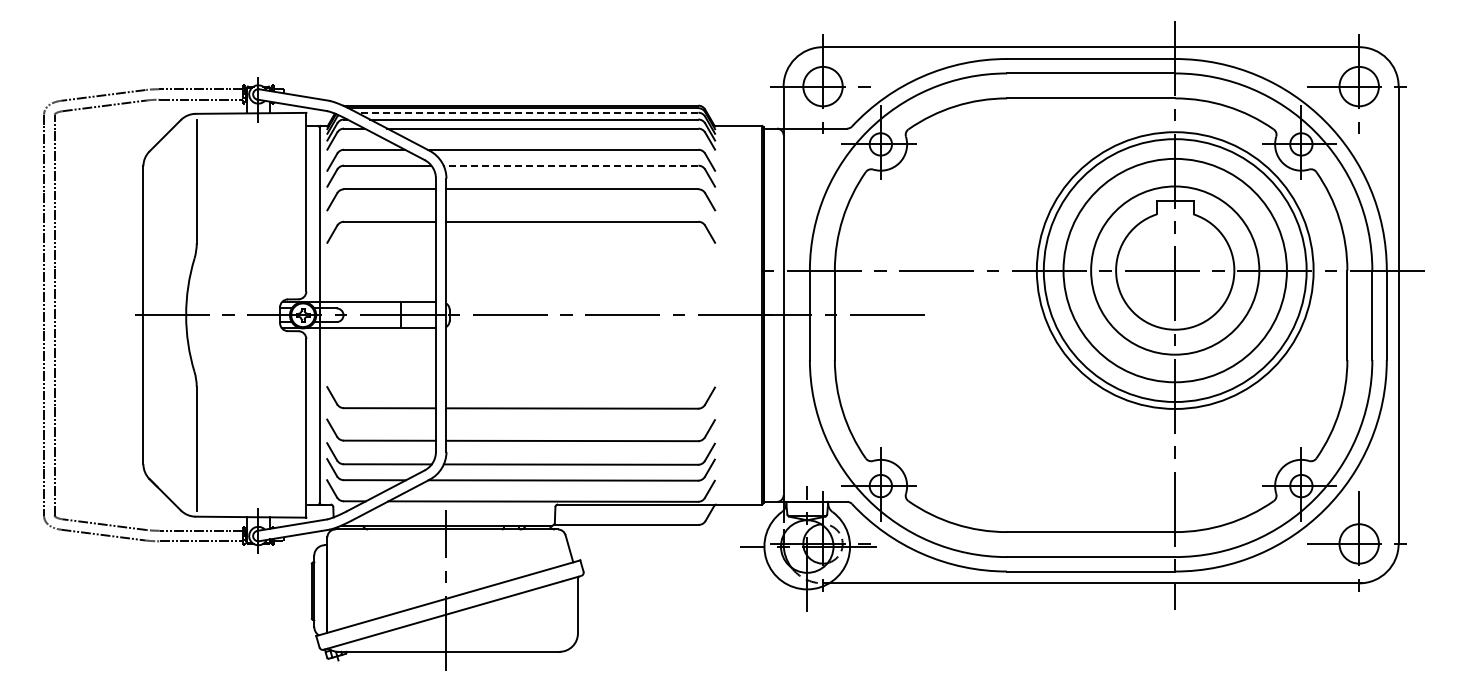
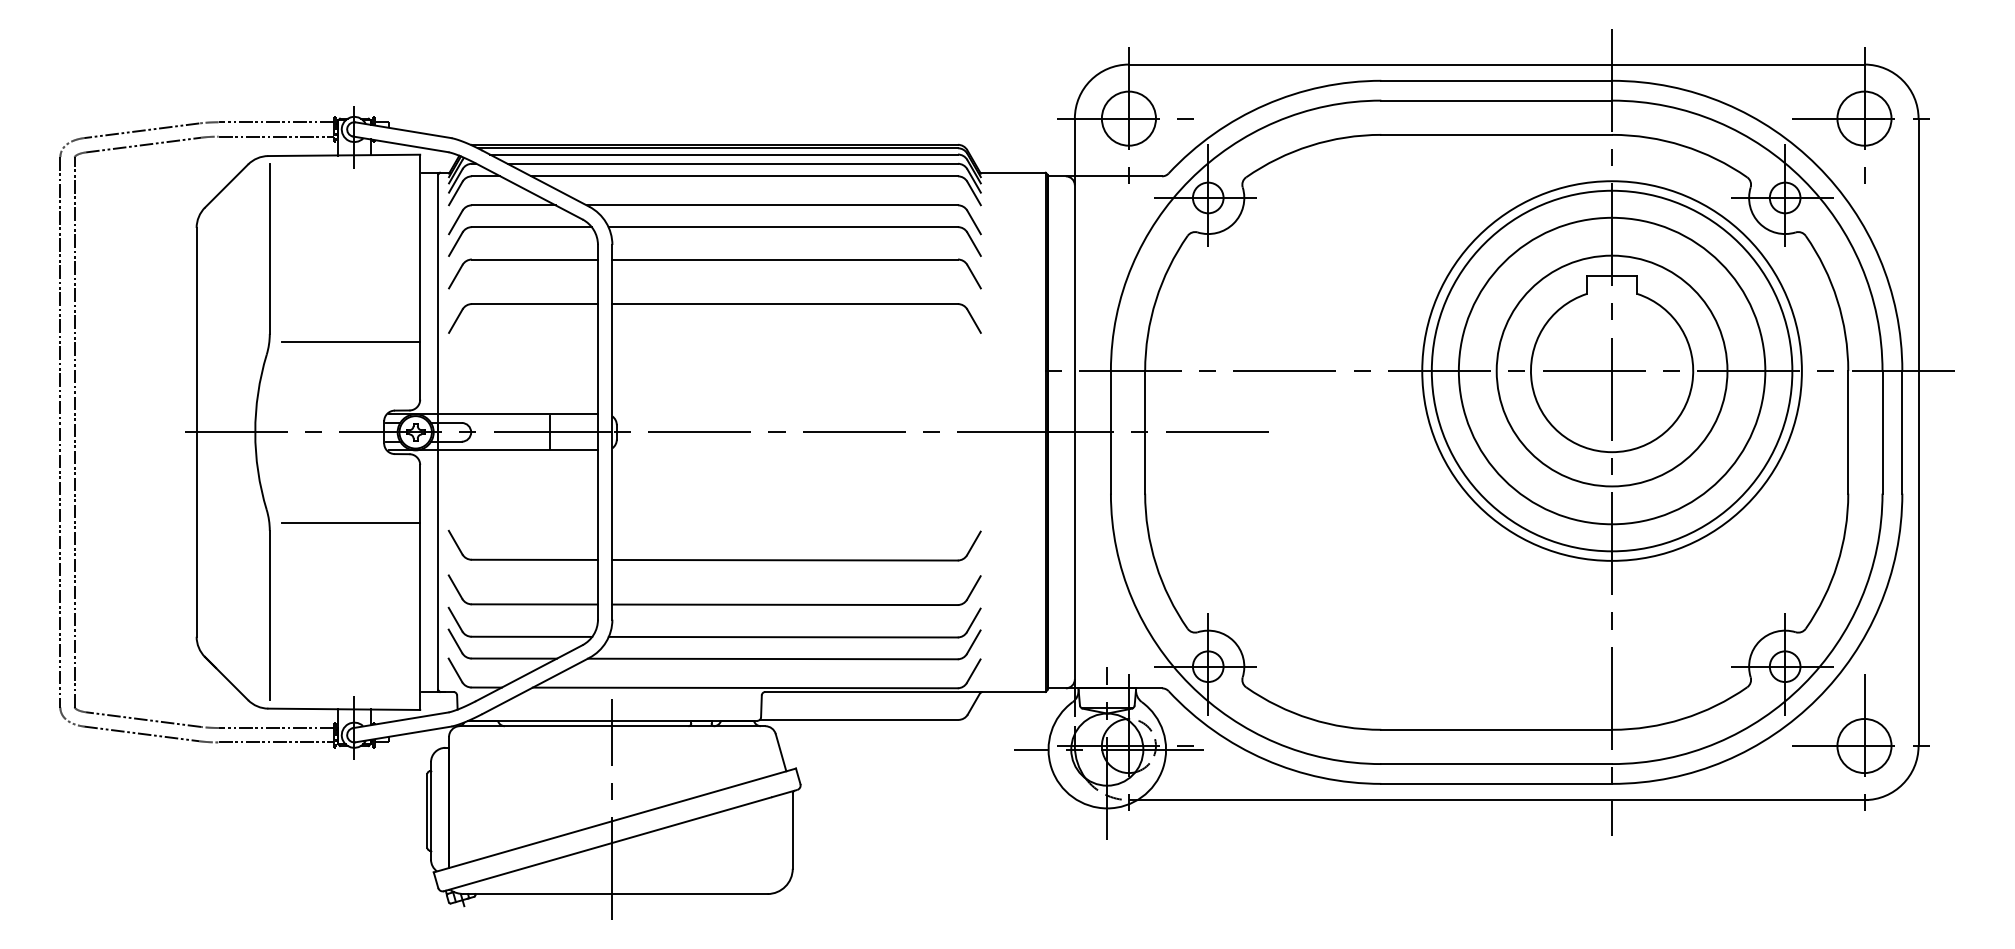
line: (527, 112) -> (723, 154), dashed -> solid
line: (570, 165) -> (782, 226), dashed -> solid
line: (255, 249) -> (350, 342), added
line: (255, 381) -> (350, 523), added

